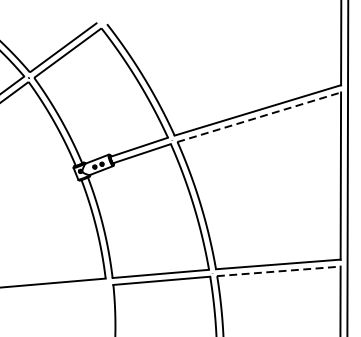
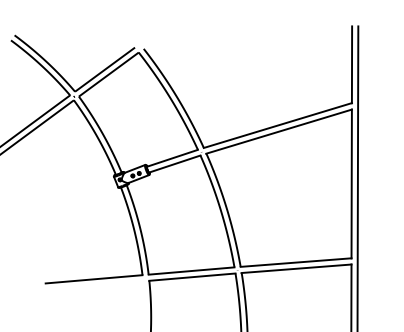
line: (259, 117) -> (279, 131), dashed -> solid
line: (279, 271) -> (297, 268), dashed -> solid

